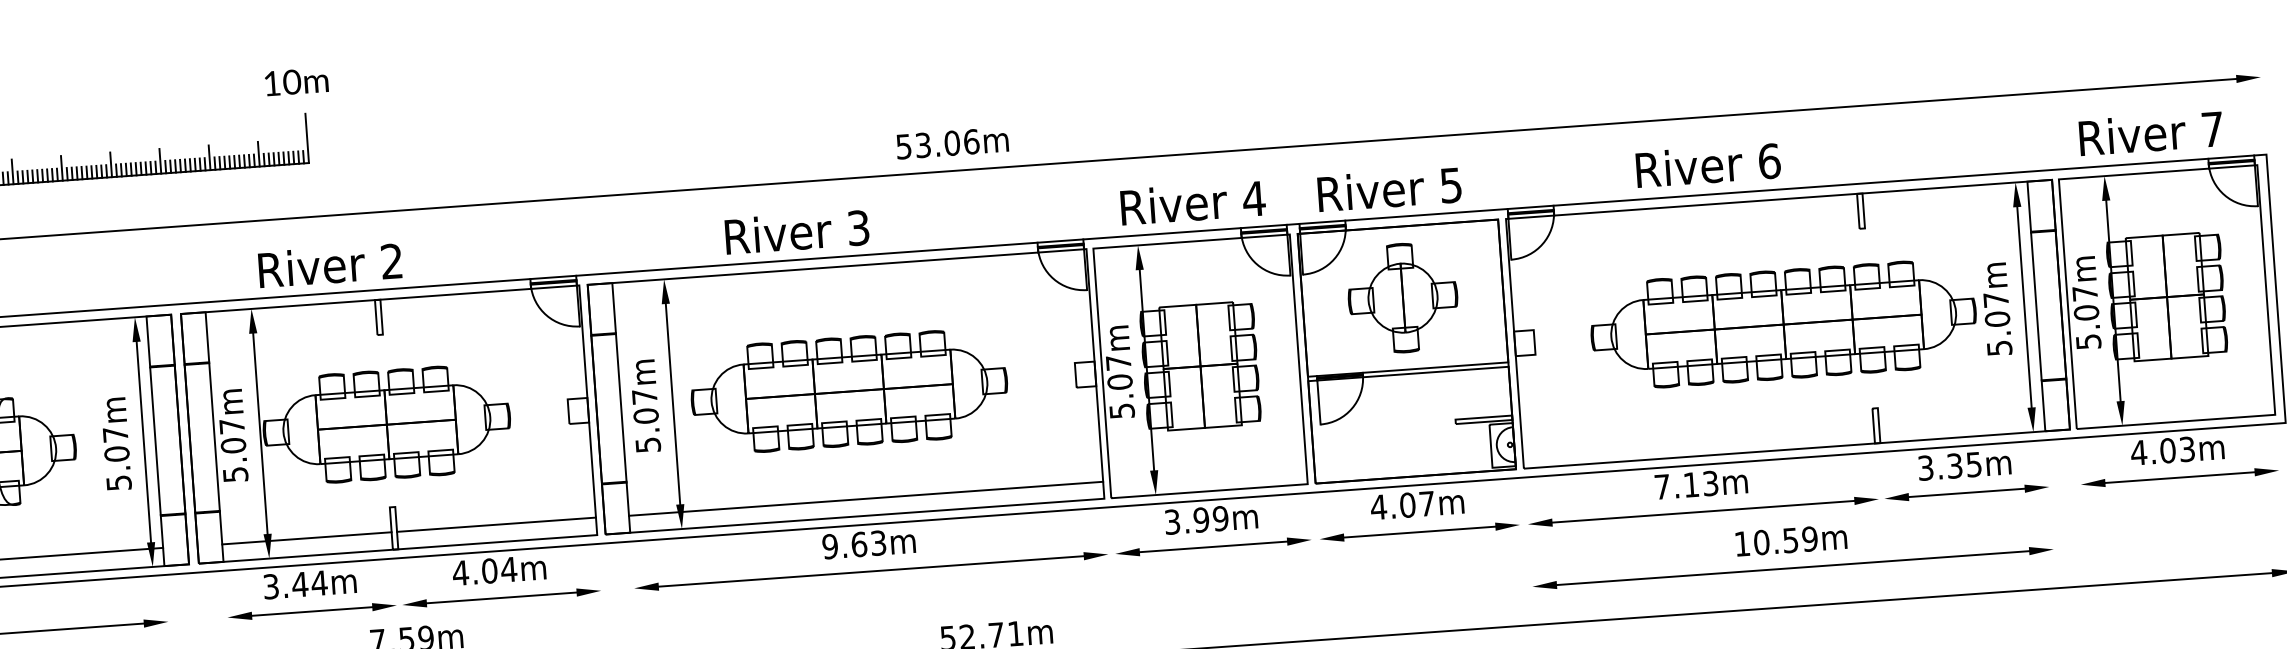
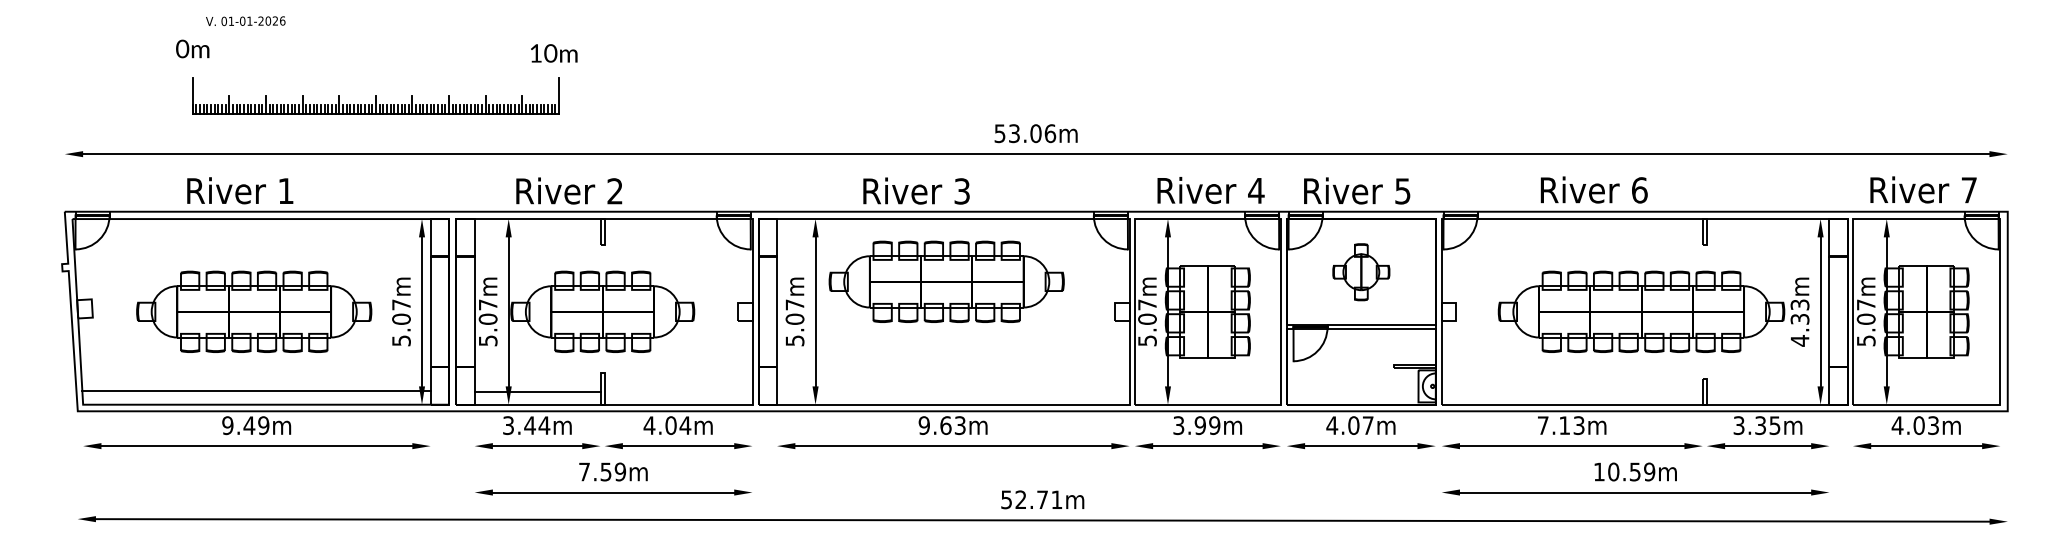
part: (1403, 298) -> (1361, 272), size x0.7
text: (1997, 323) -> (1799, 322), 5.07m -> 4.33m
part: (849, 391) -> (946, 281), moved
line: (866, 499) -> (953, 392), removed
line: (496, 524) -> (678, 391), removed

